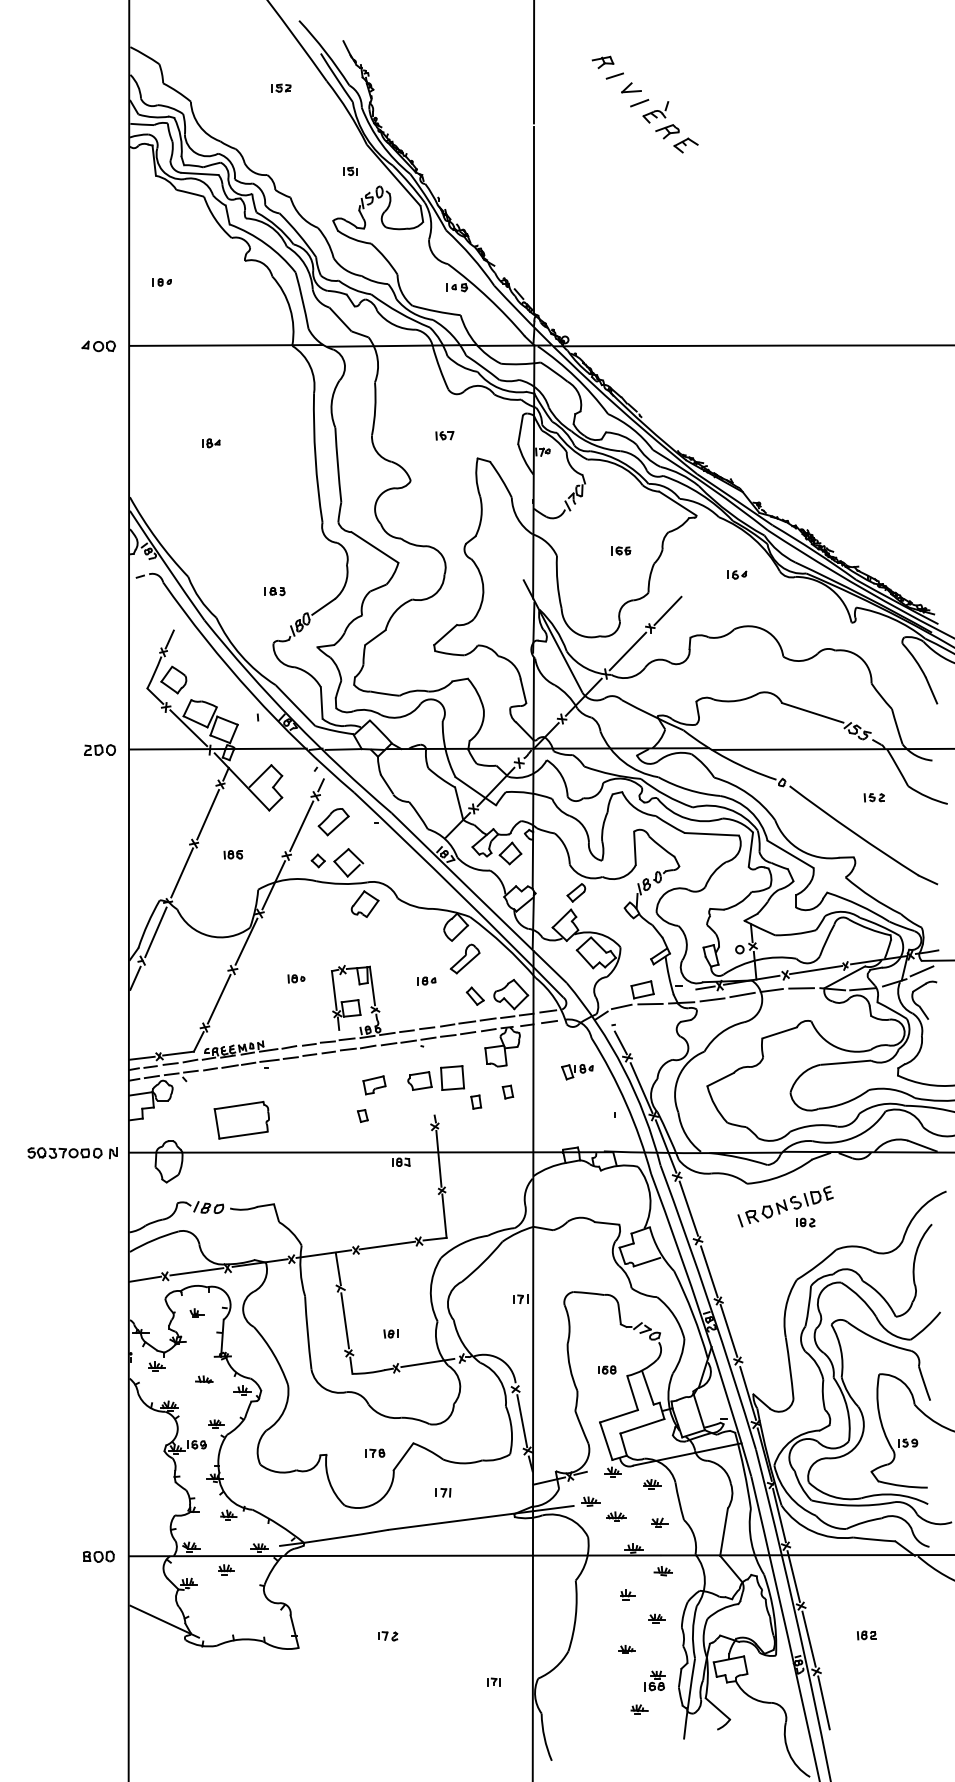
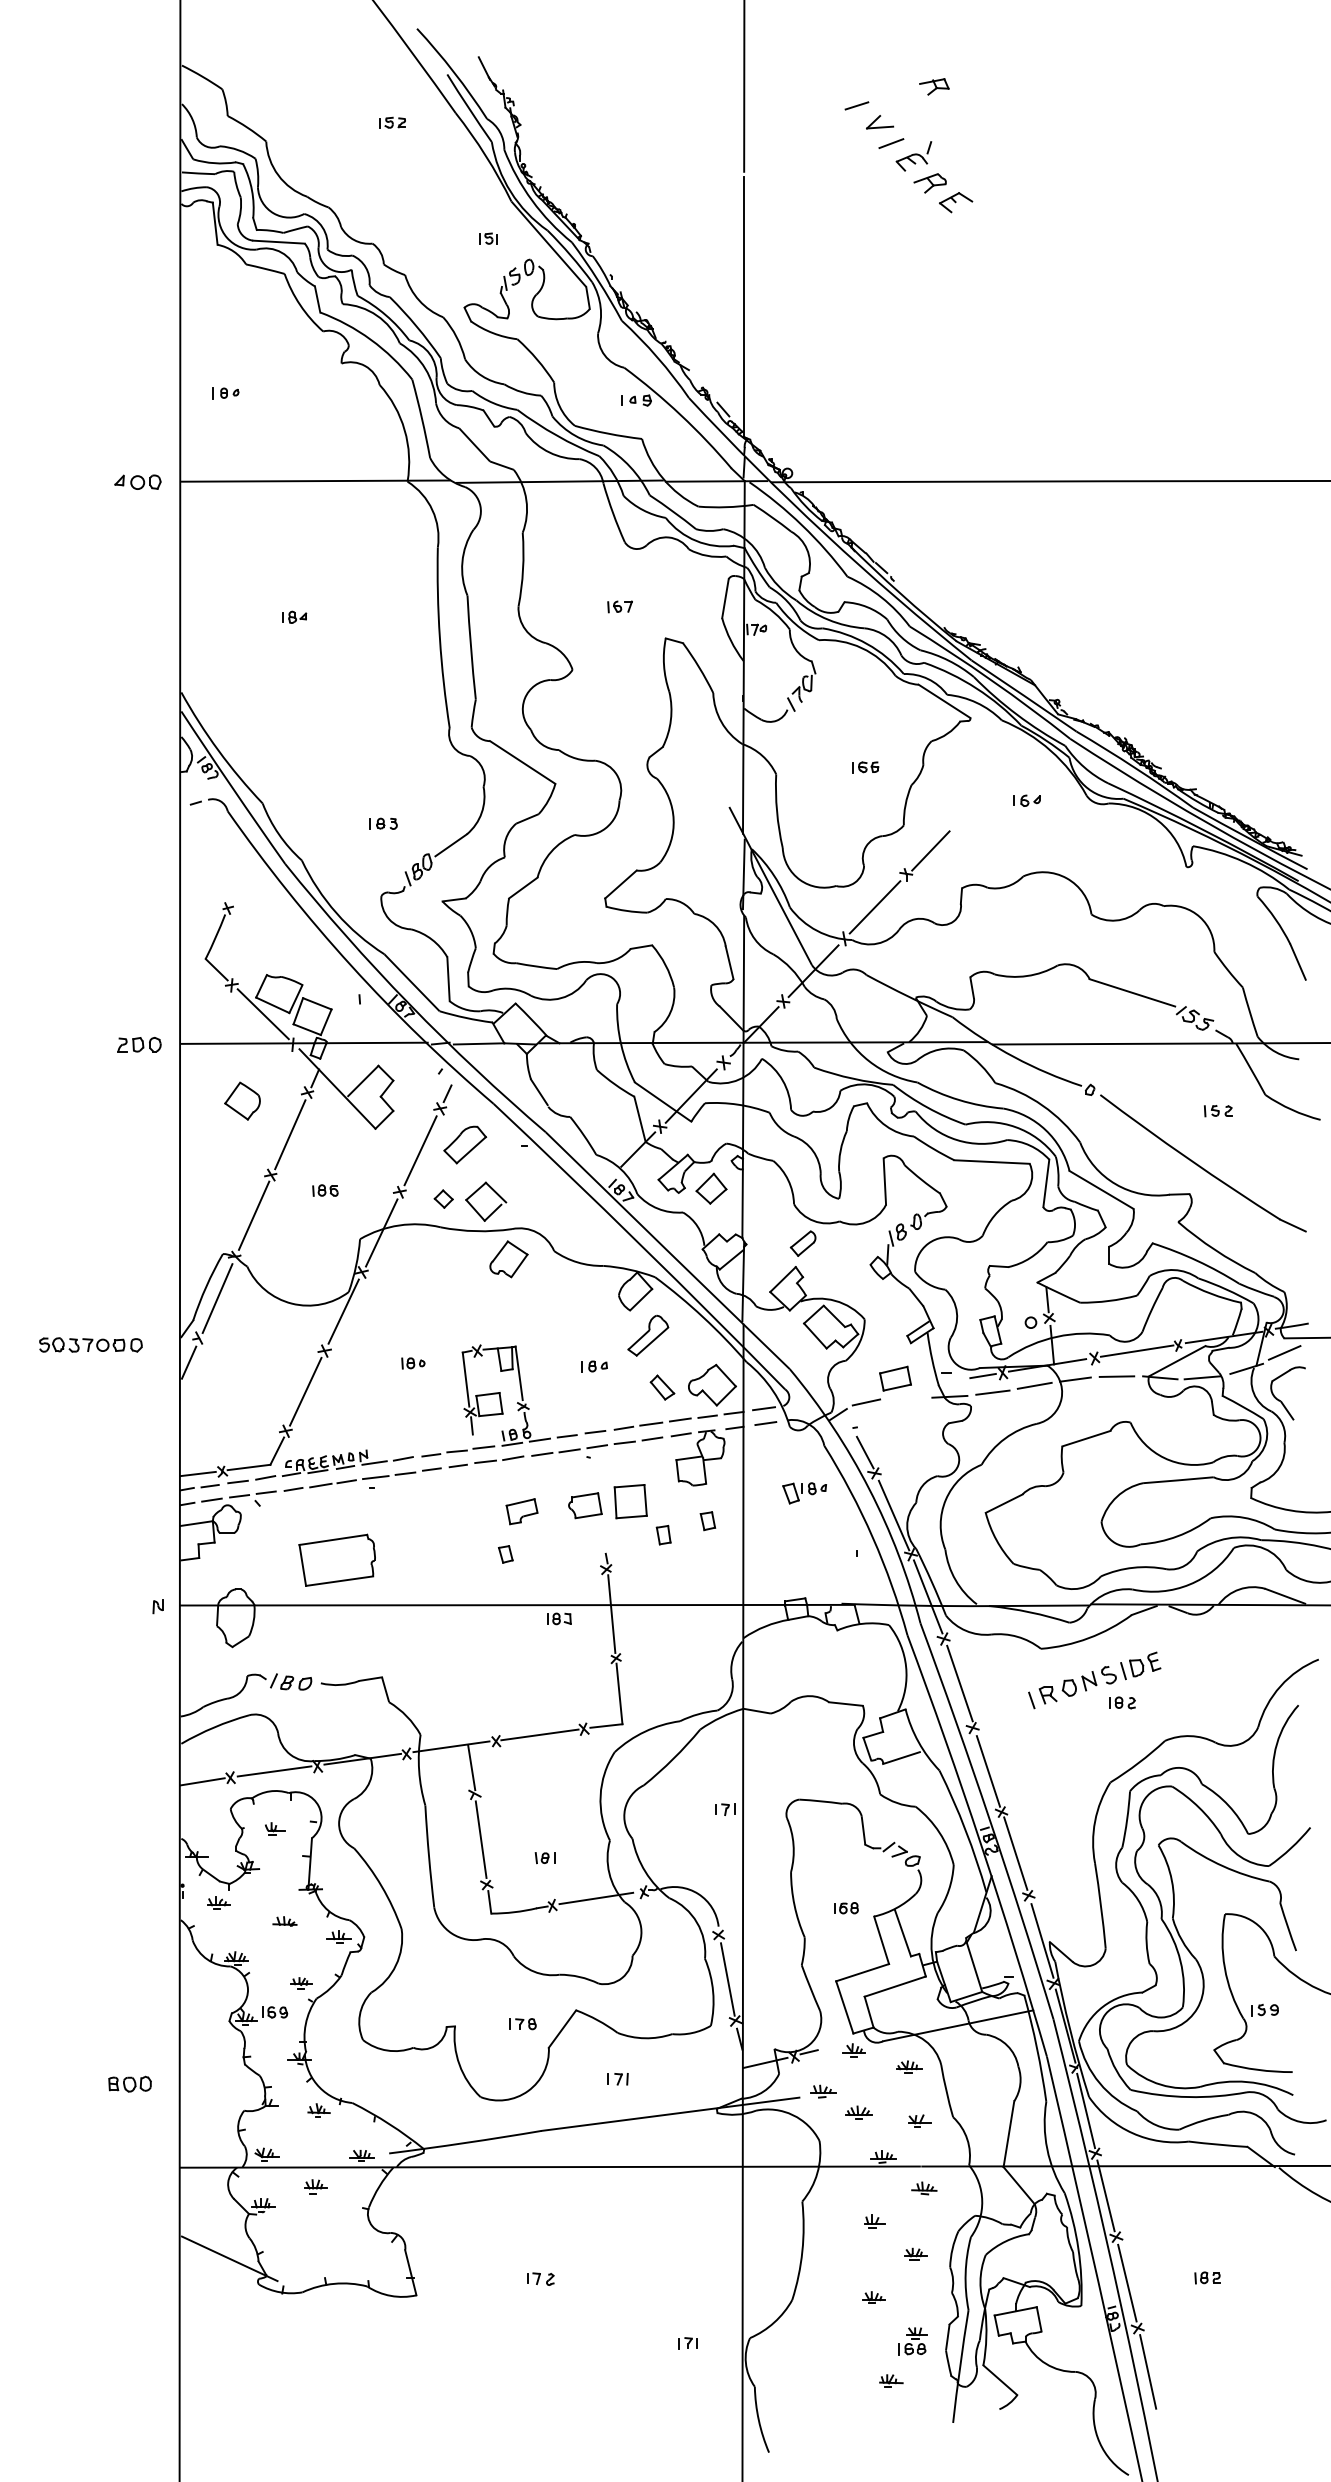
part: (603, 62) -> (934, 86), moved
line: (169, 639) -> (236, 890), removed
part: (173, 679) -> (242, 1100), moved
line: (650, 1004) -> (906, 1398), removed
part: (64, 1152) -> (90, 1344), moved
part: (98, 1556) -> (129, 2083), moved

